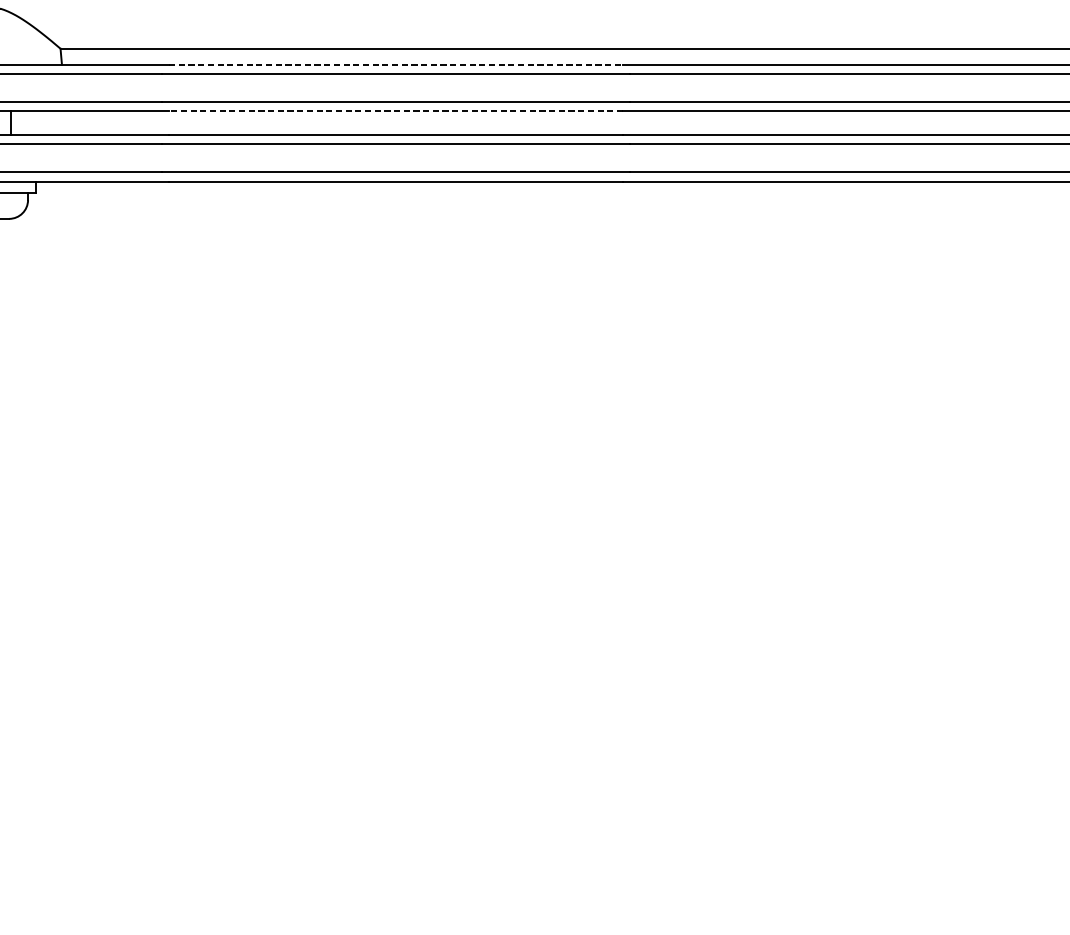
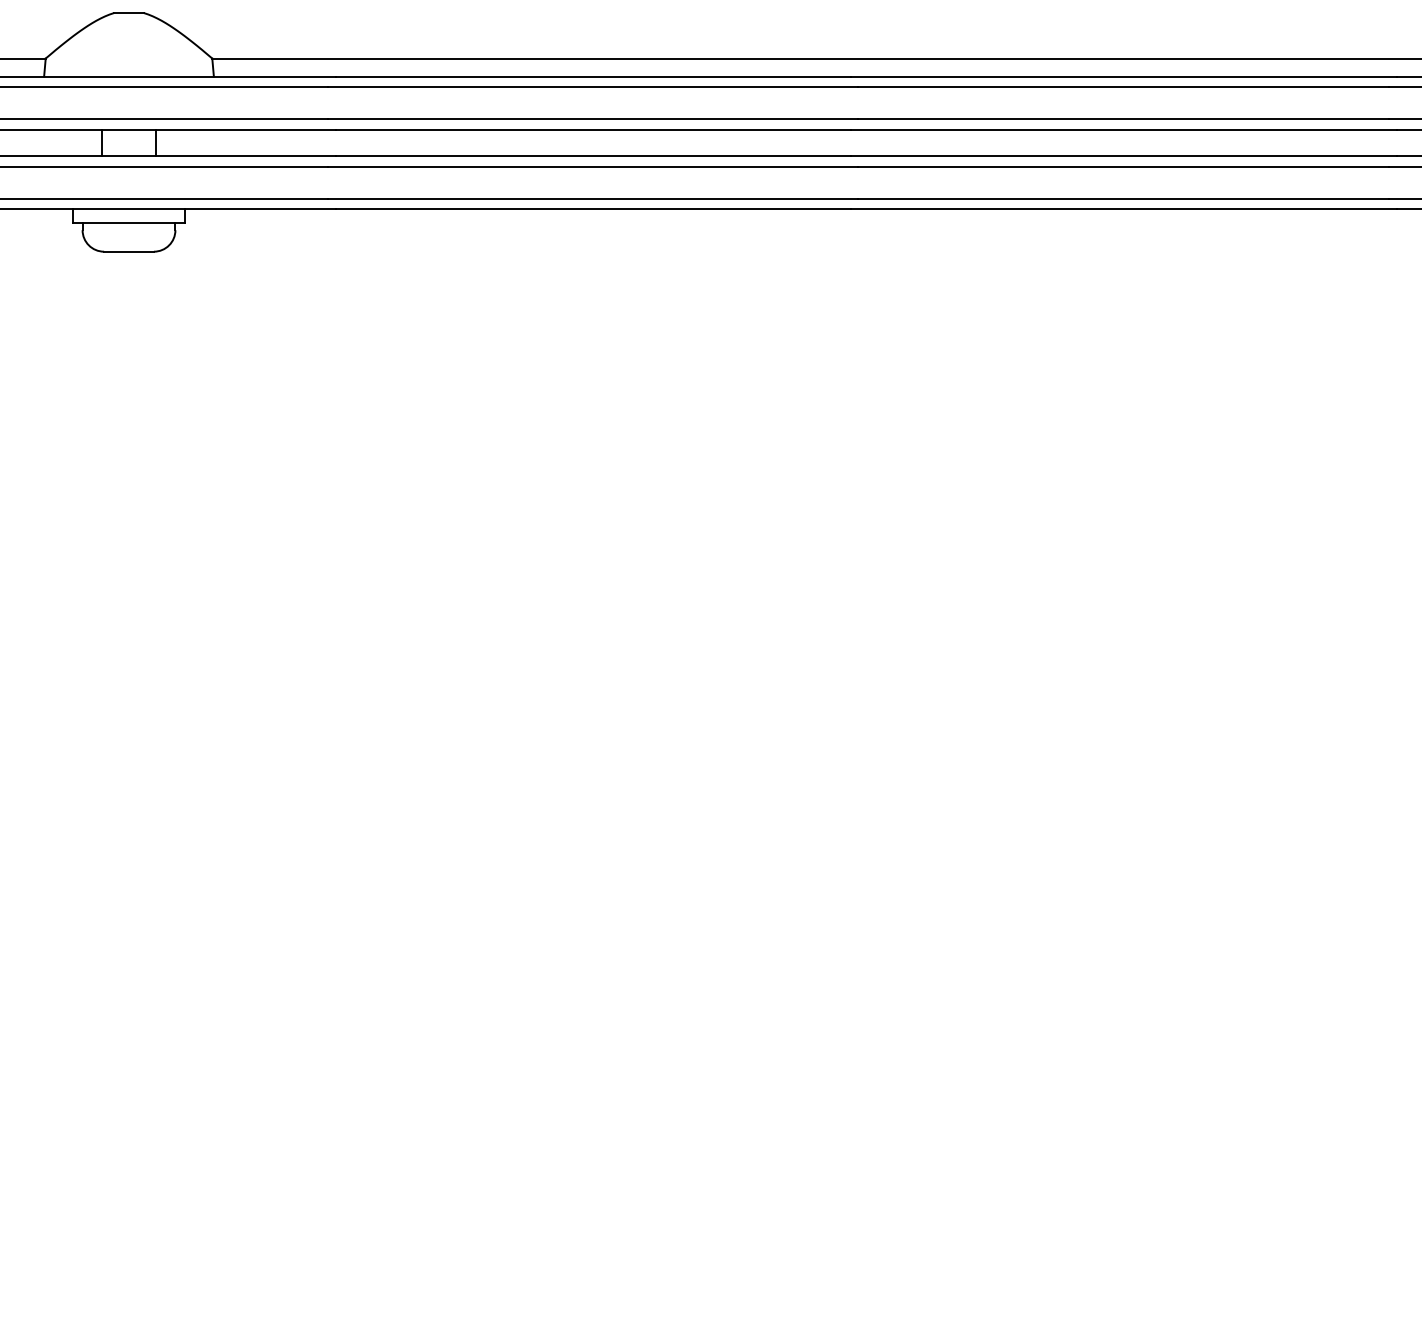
line: (396, 64) -> (593, 76), dashed -> solid
line: (396, 111) -> (593, 129), dashed -> solid

